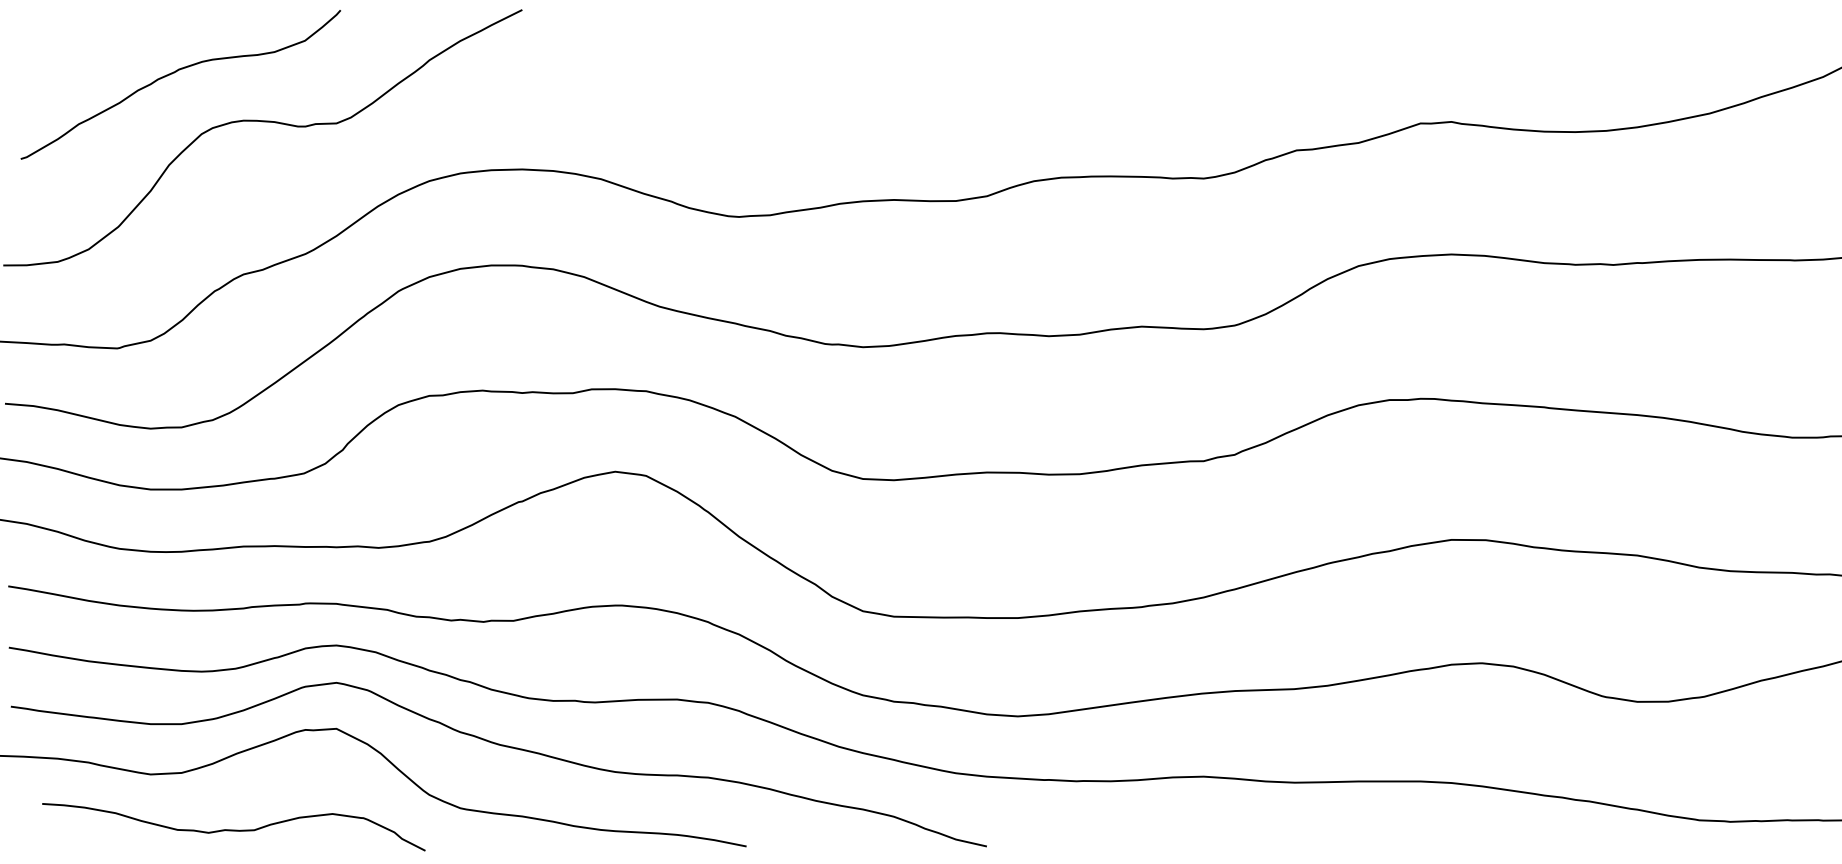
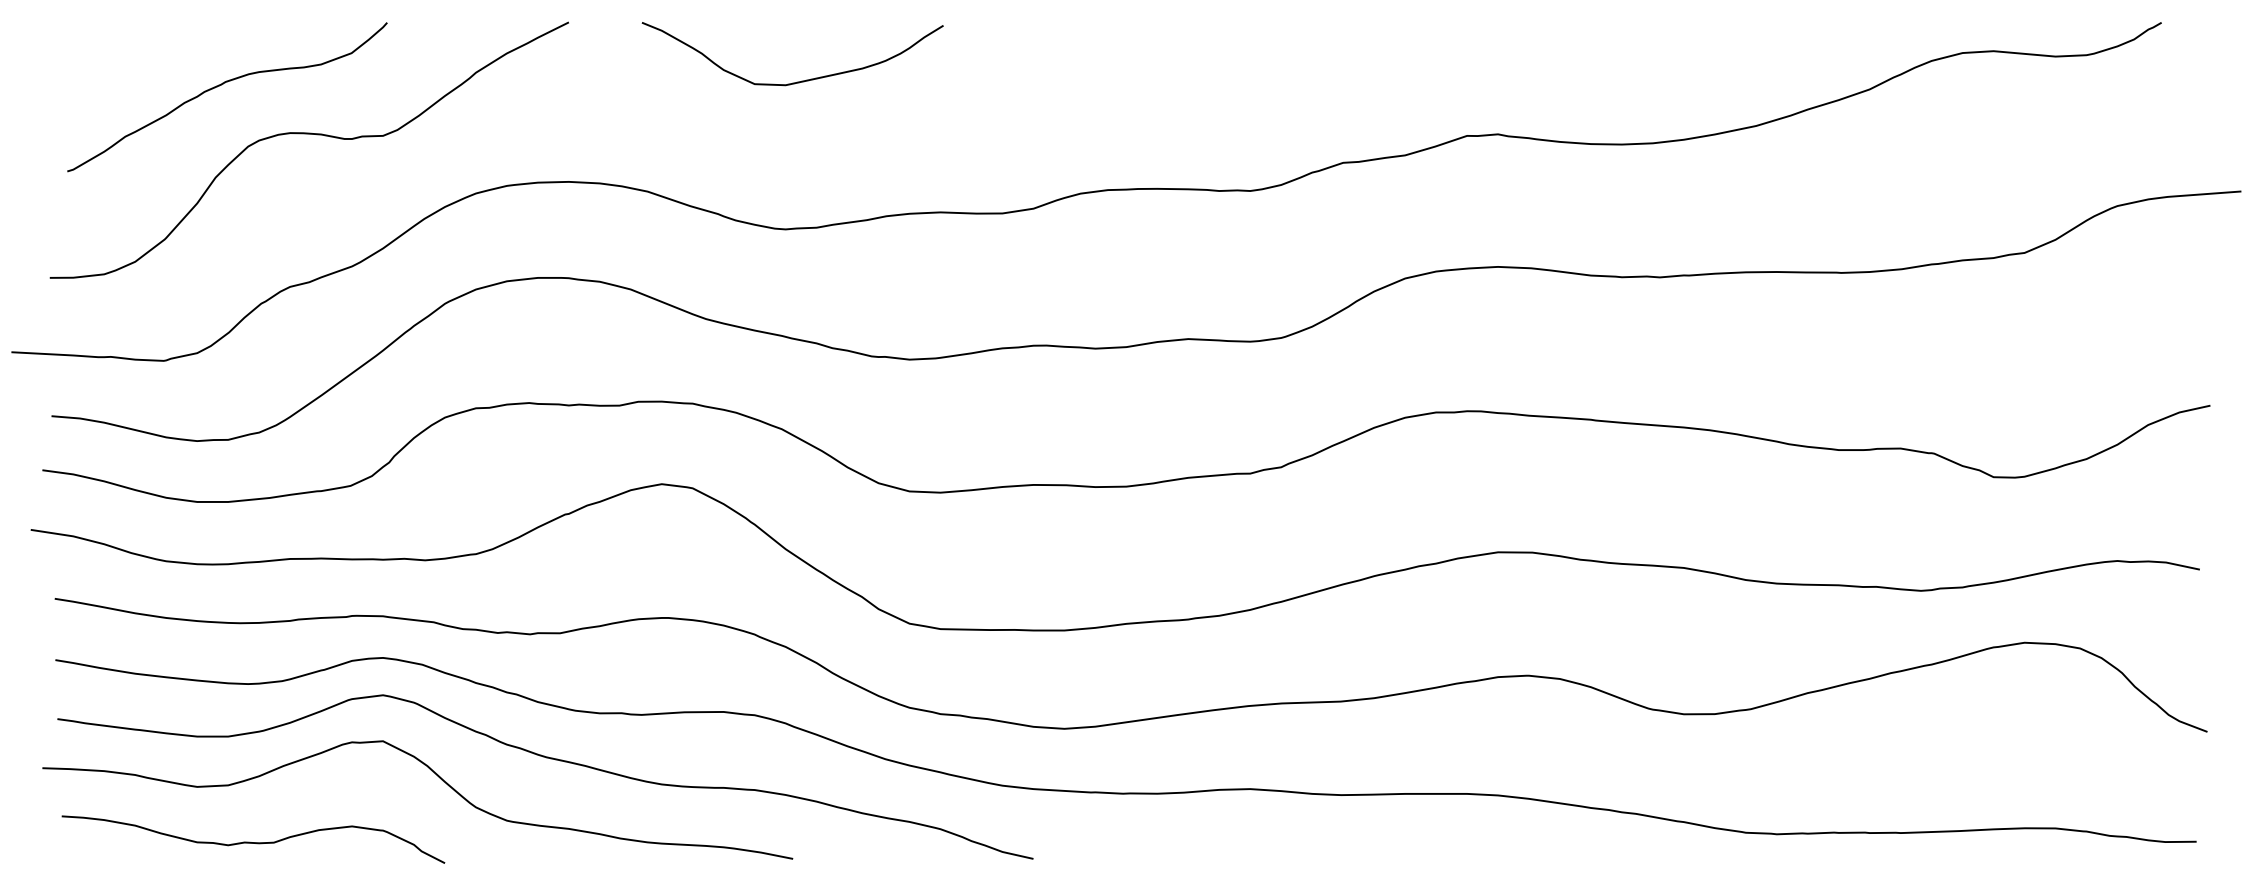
curve: (750, 69) -> (797, 81), added
curve: (233, 830) -> (253, 842), moved

